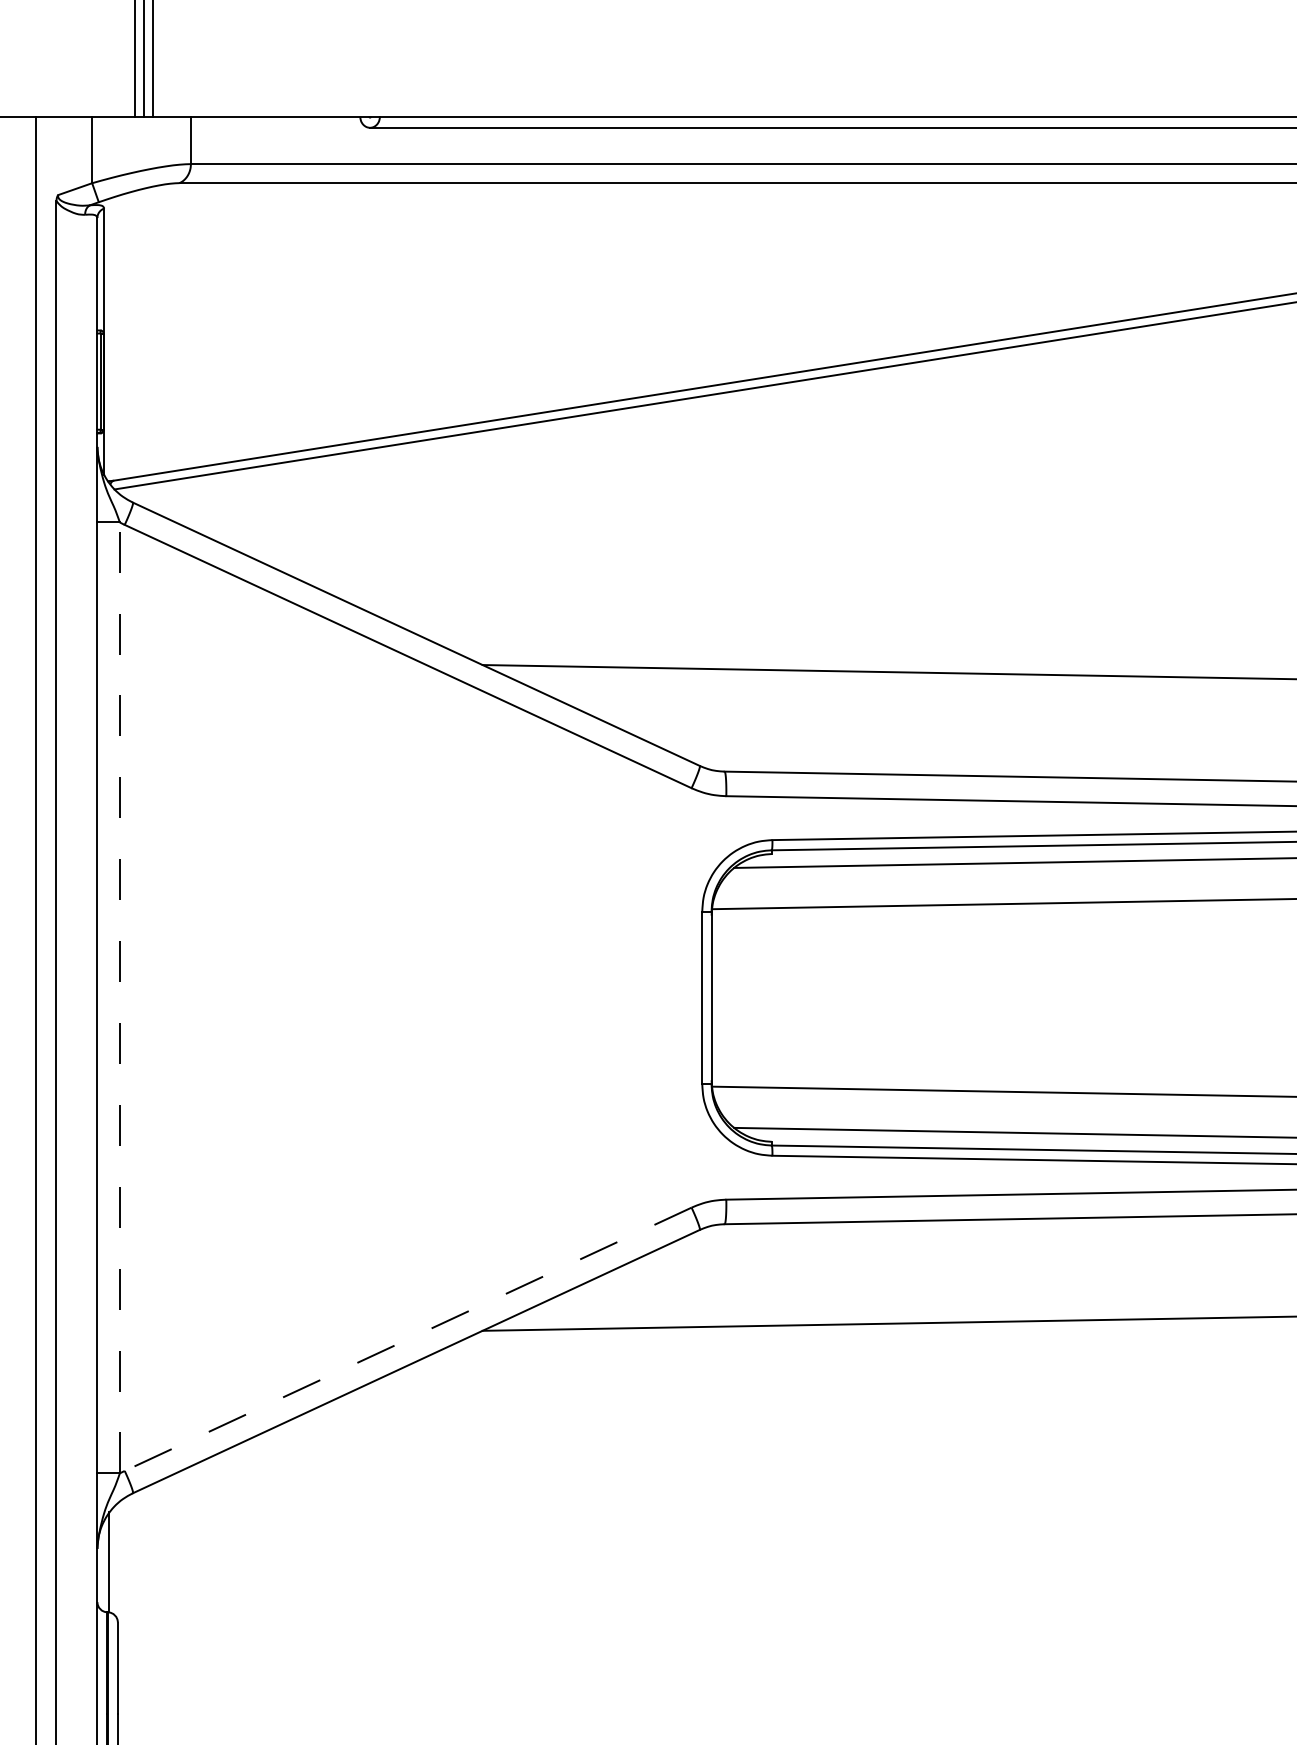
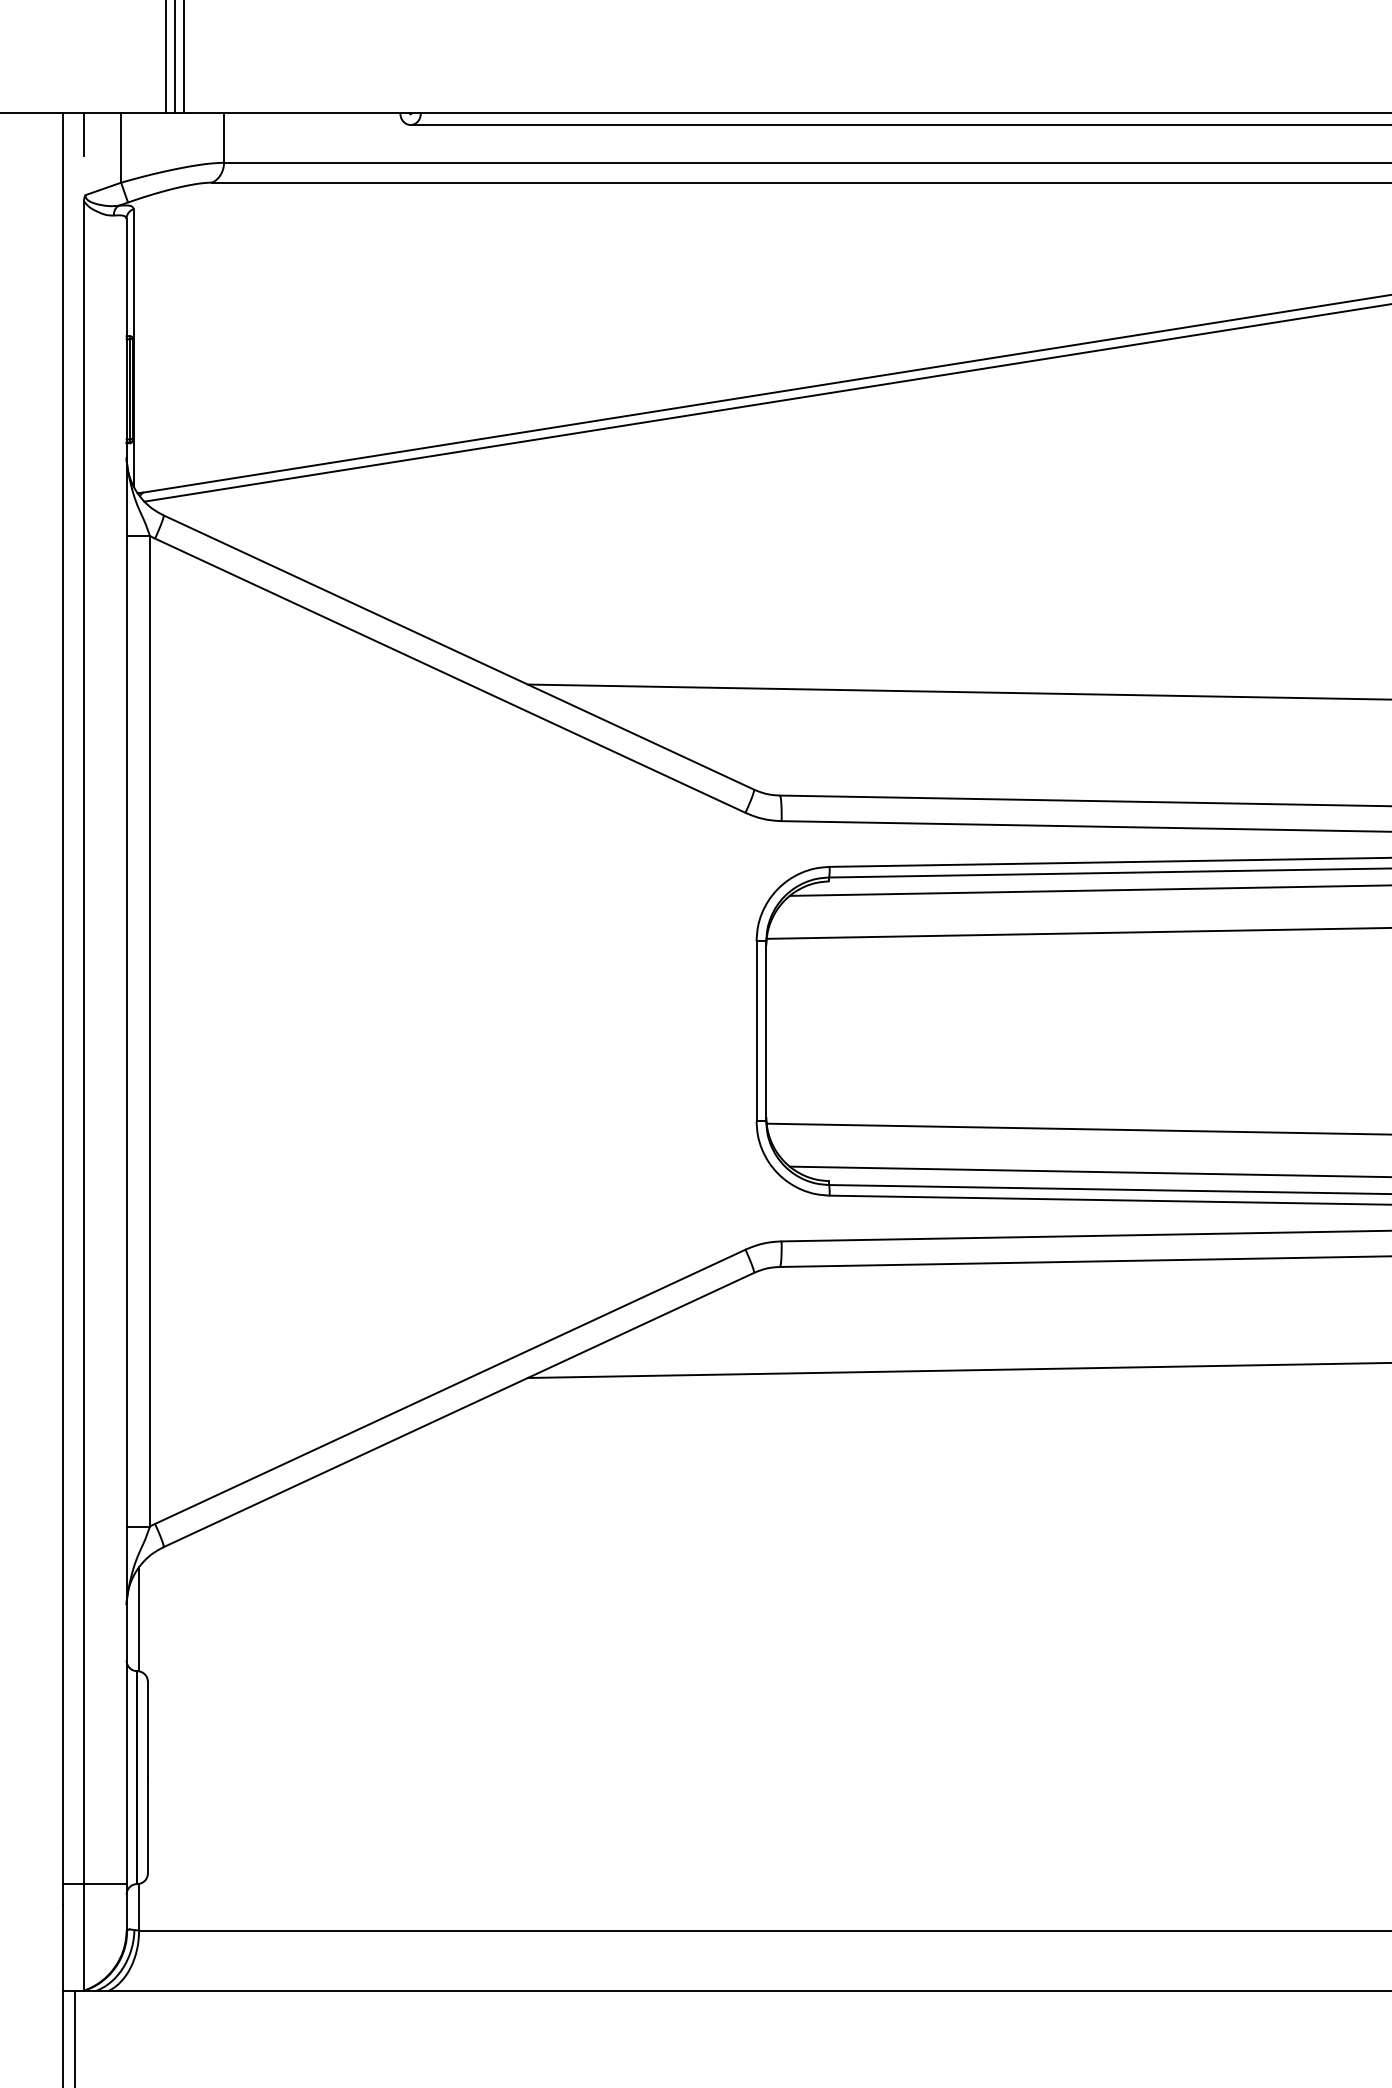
line: (56, 136) -> (83, 134), added
line: (119, 997) -> (149, 1030), dashed -> solid
line: (407, 1339) -> (449, 1387), dashed -> solid

